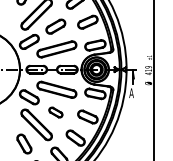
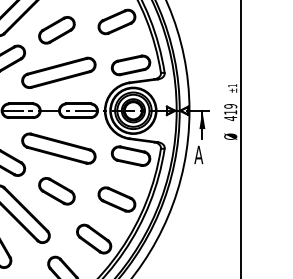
part: (55, 112) -> (56, 191), size x1.43

